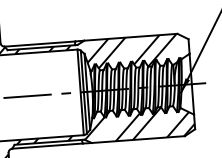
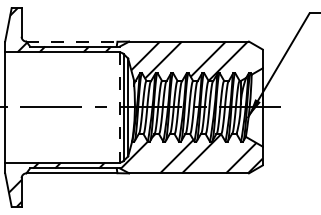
line: (40, 43) -> (72, 41), solid -> dashed
line: (80, 92) -> (119, 107), solid -> dashed

